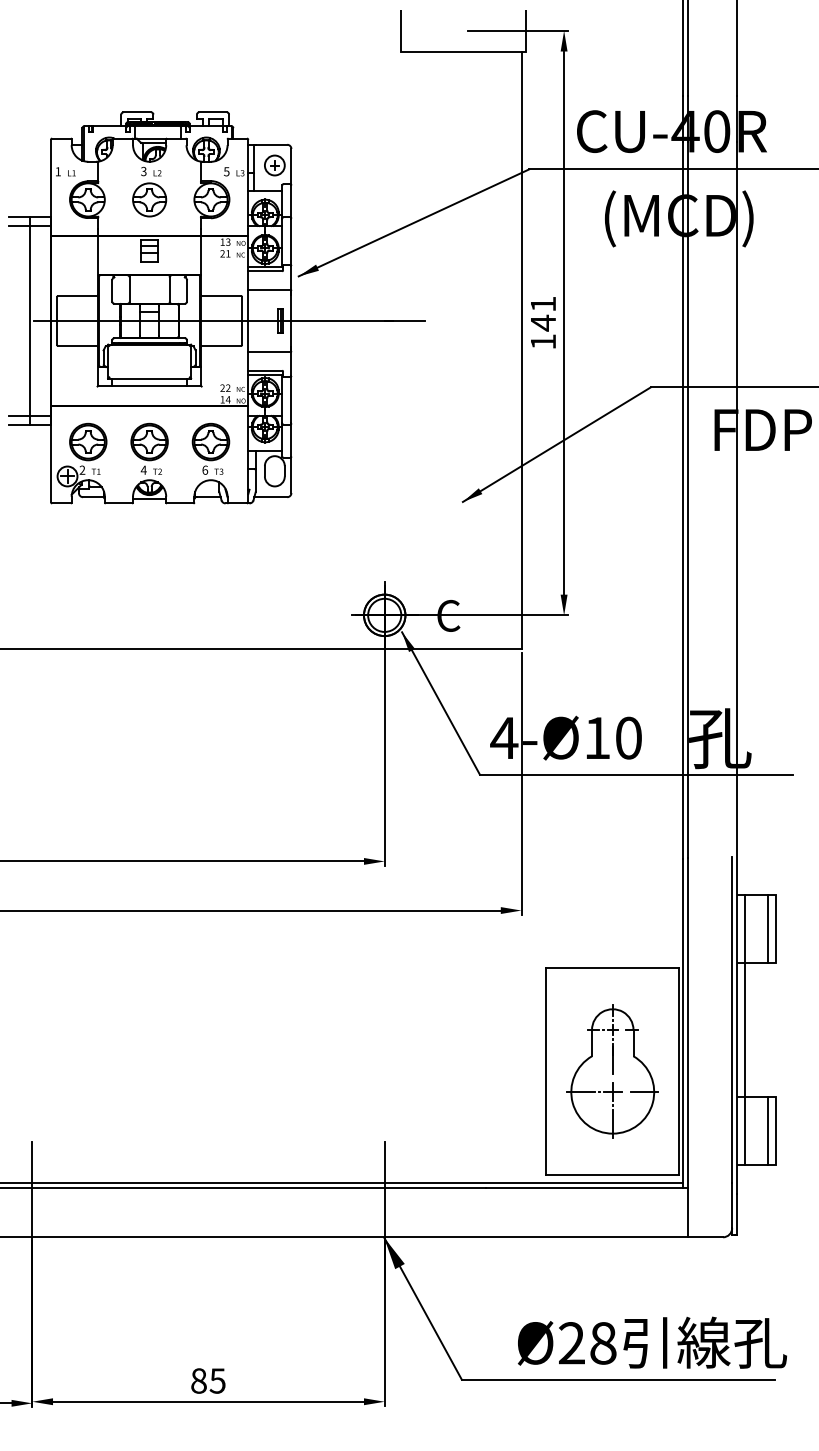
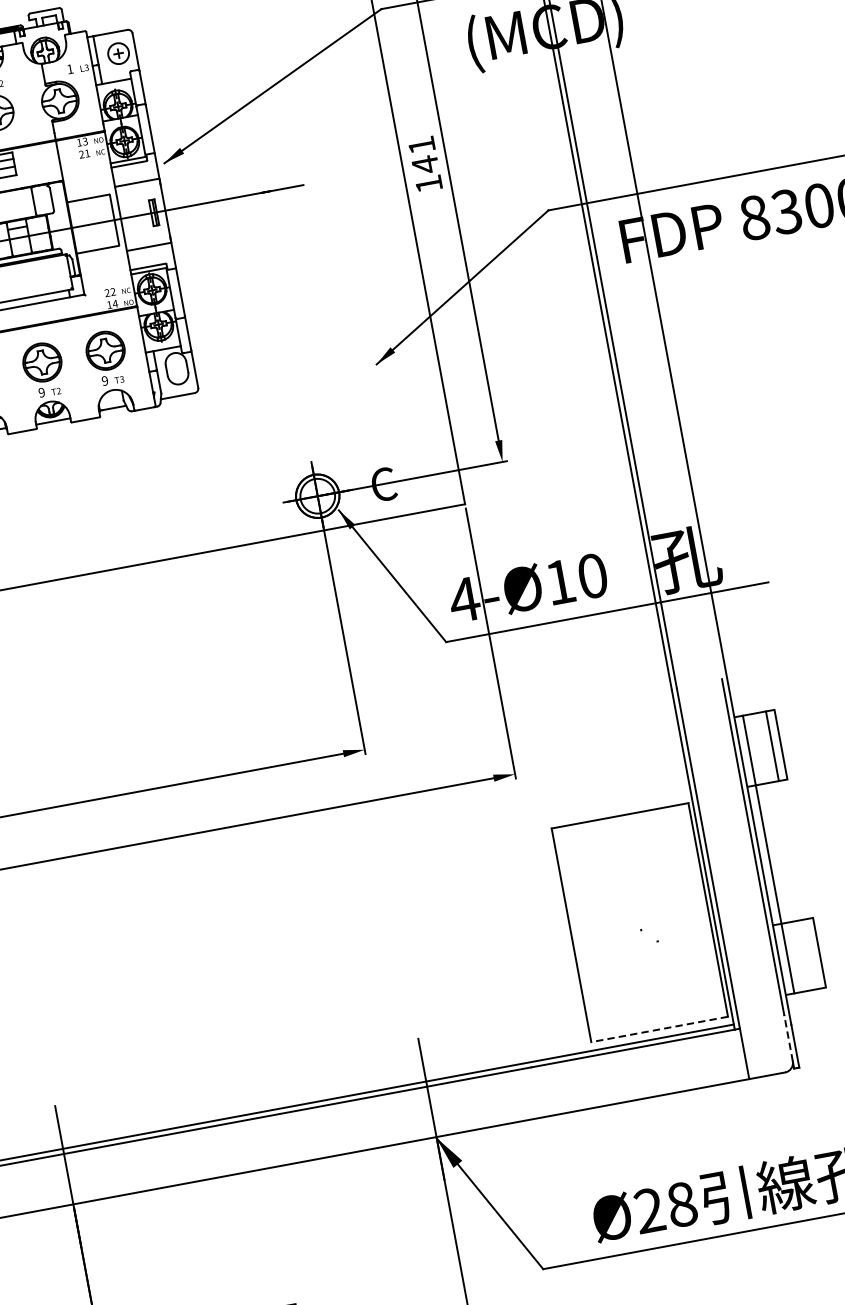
text: (226, 171) -> (69, 69), 5 -> 1
text: (143, 469) -> (41, 391), 4 -> 9
text: (205, 469) -> (105, 380), 6 -> 9
part: (612, 1071) -> (639, 922), removed
line: (767, 1130) -> (810, 953), removed
line: (612, 1175) -> (659, 1029), solid -> dashed
line: (732, 1205) -> (788, 1037), solid -> dashed

